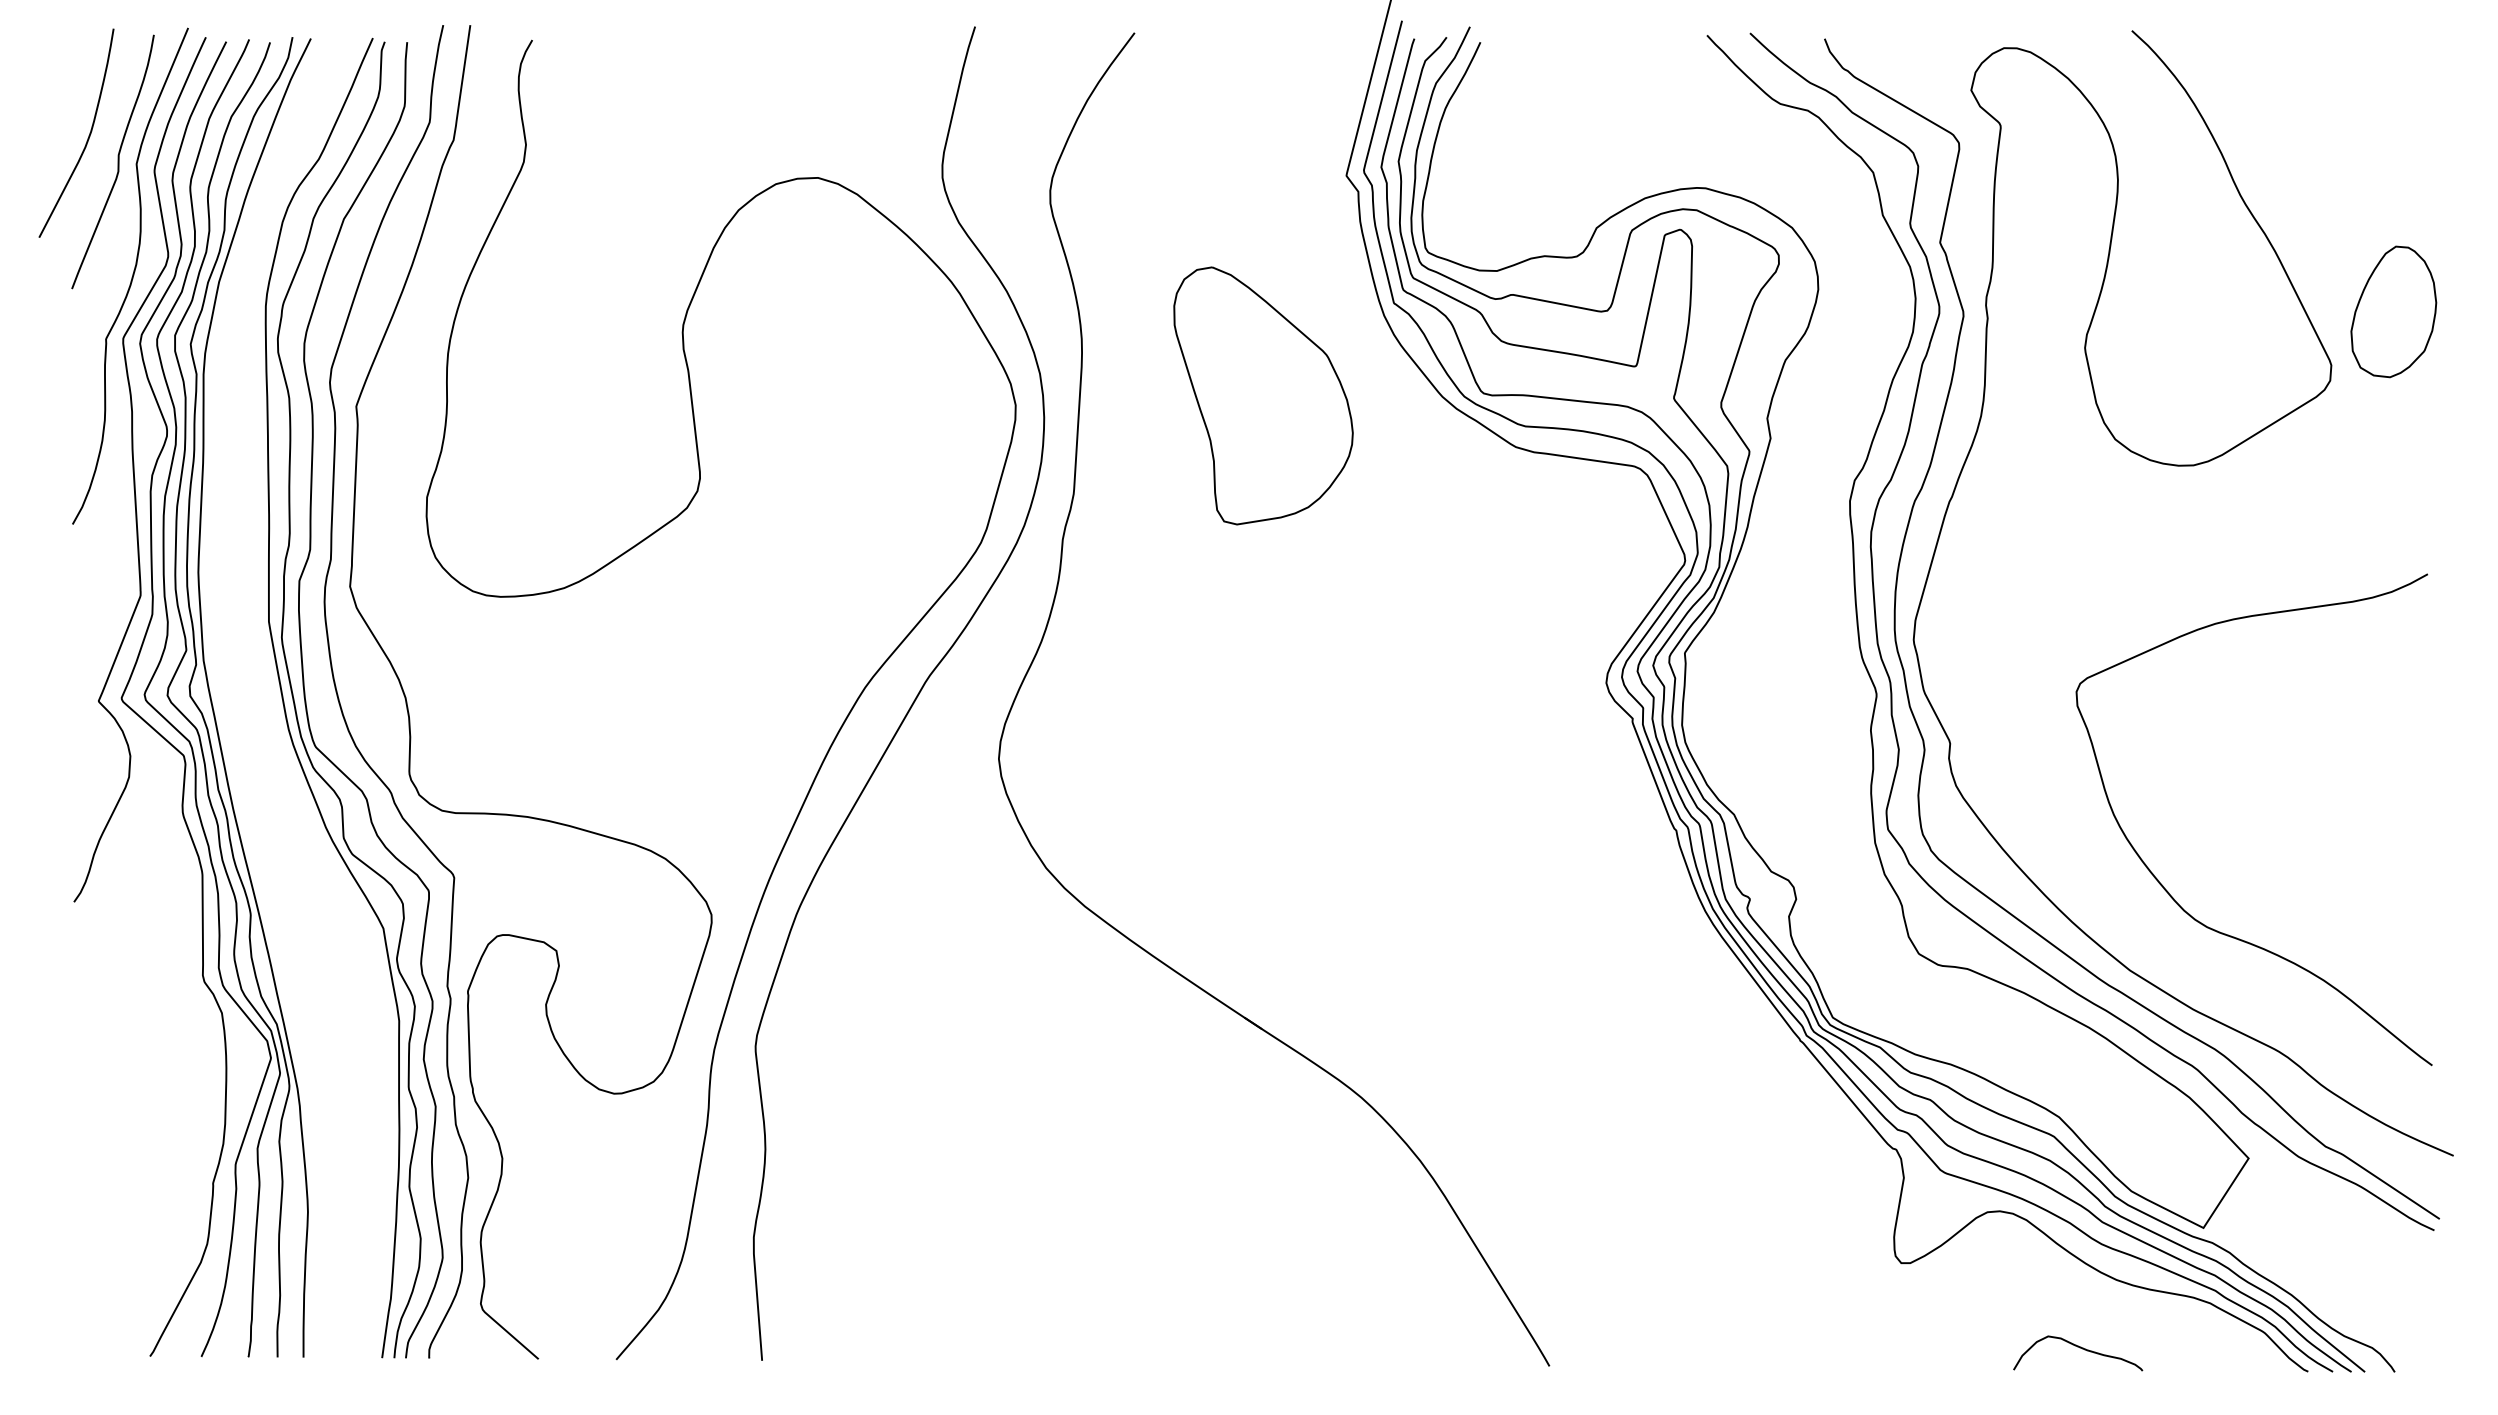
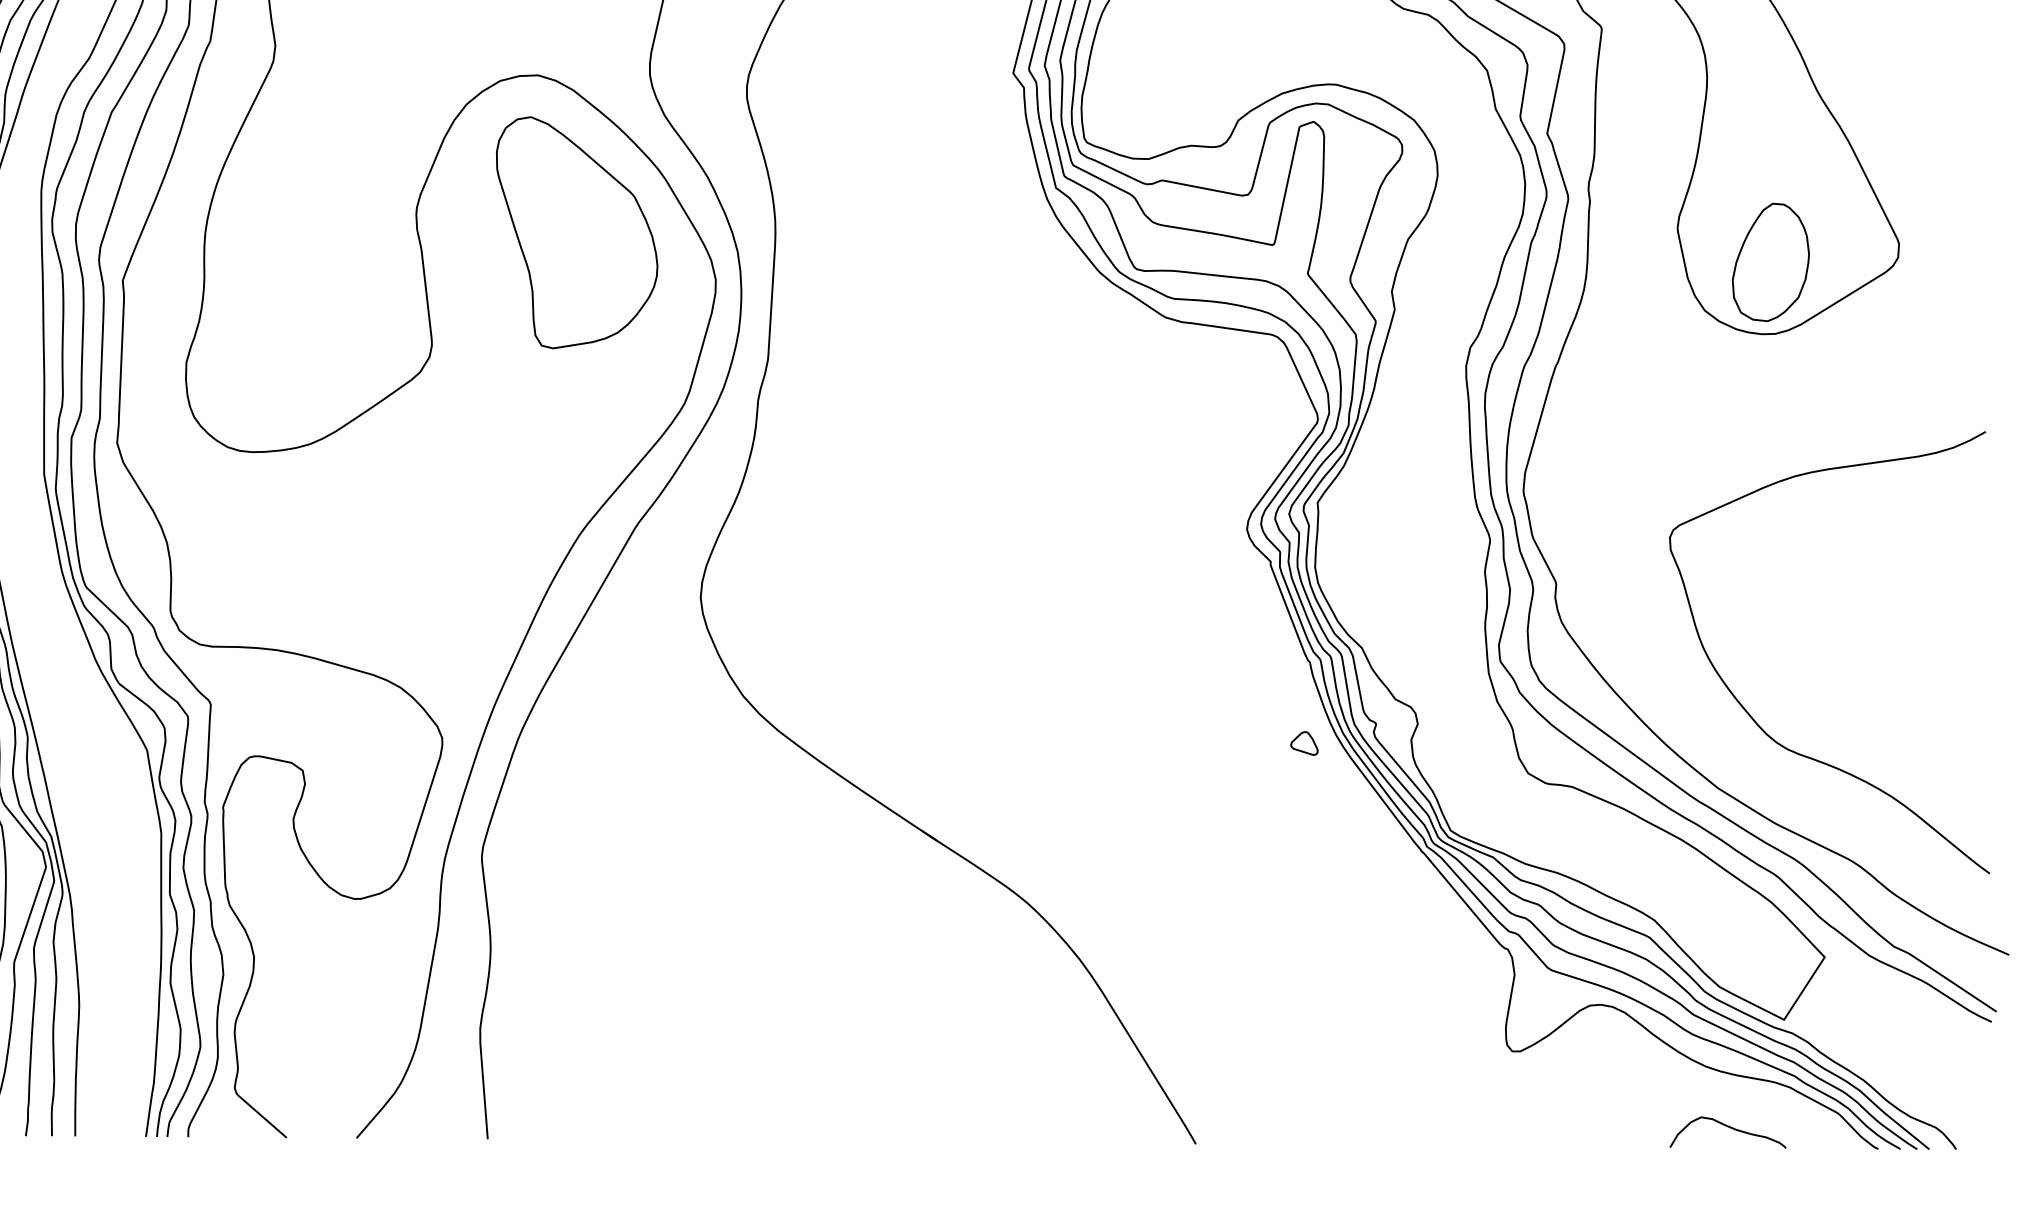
part: (2393, 311) -> (1770, 262), moved
part: (1263, 395) -> (577, 232), moved
part: (1669, 920) -> (1303, 743), added
curve: (2079, 1348) -> (1729, 1128), moved

